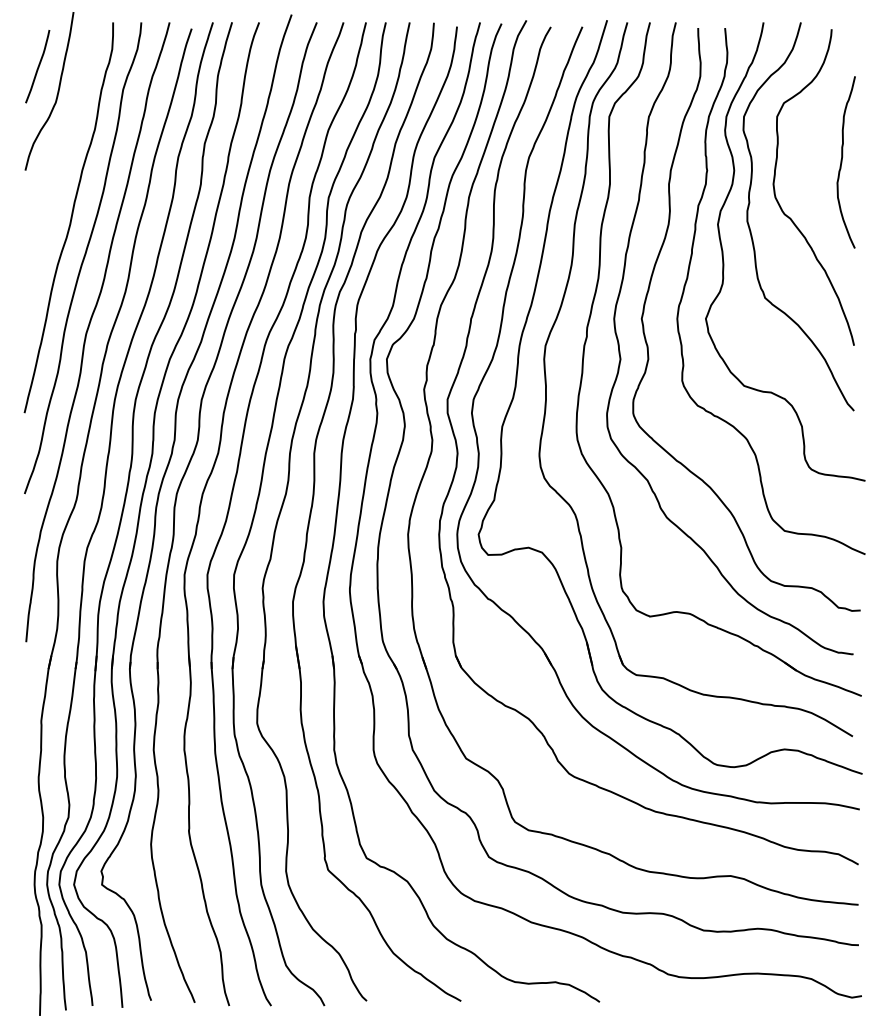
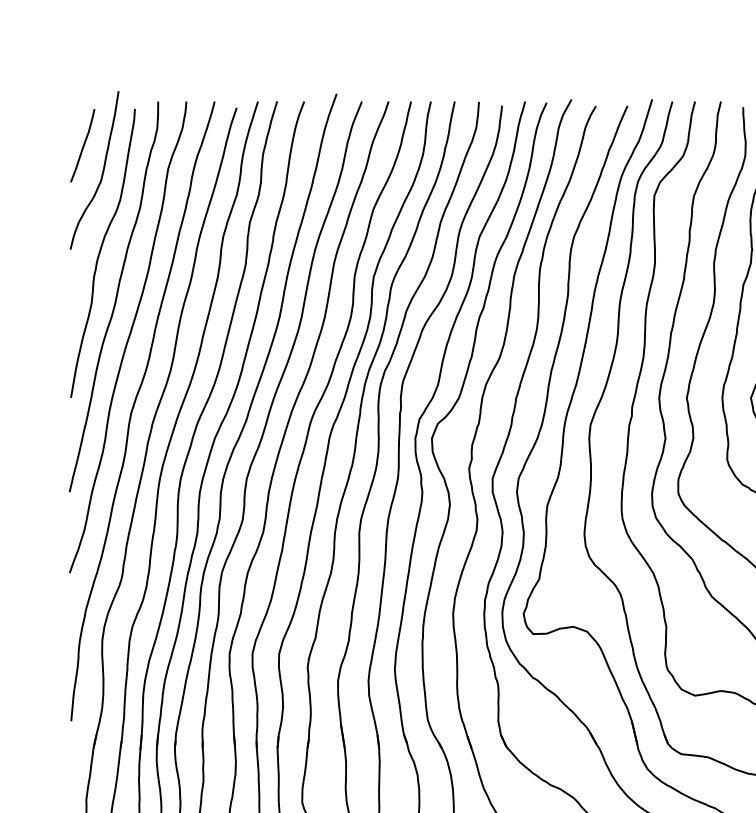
curve: (55, 173) -> (100, 252), added

